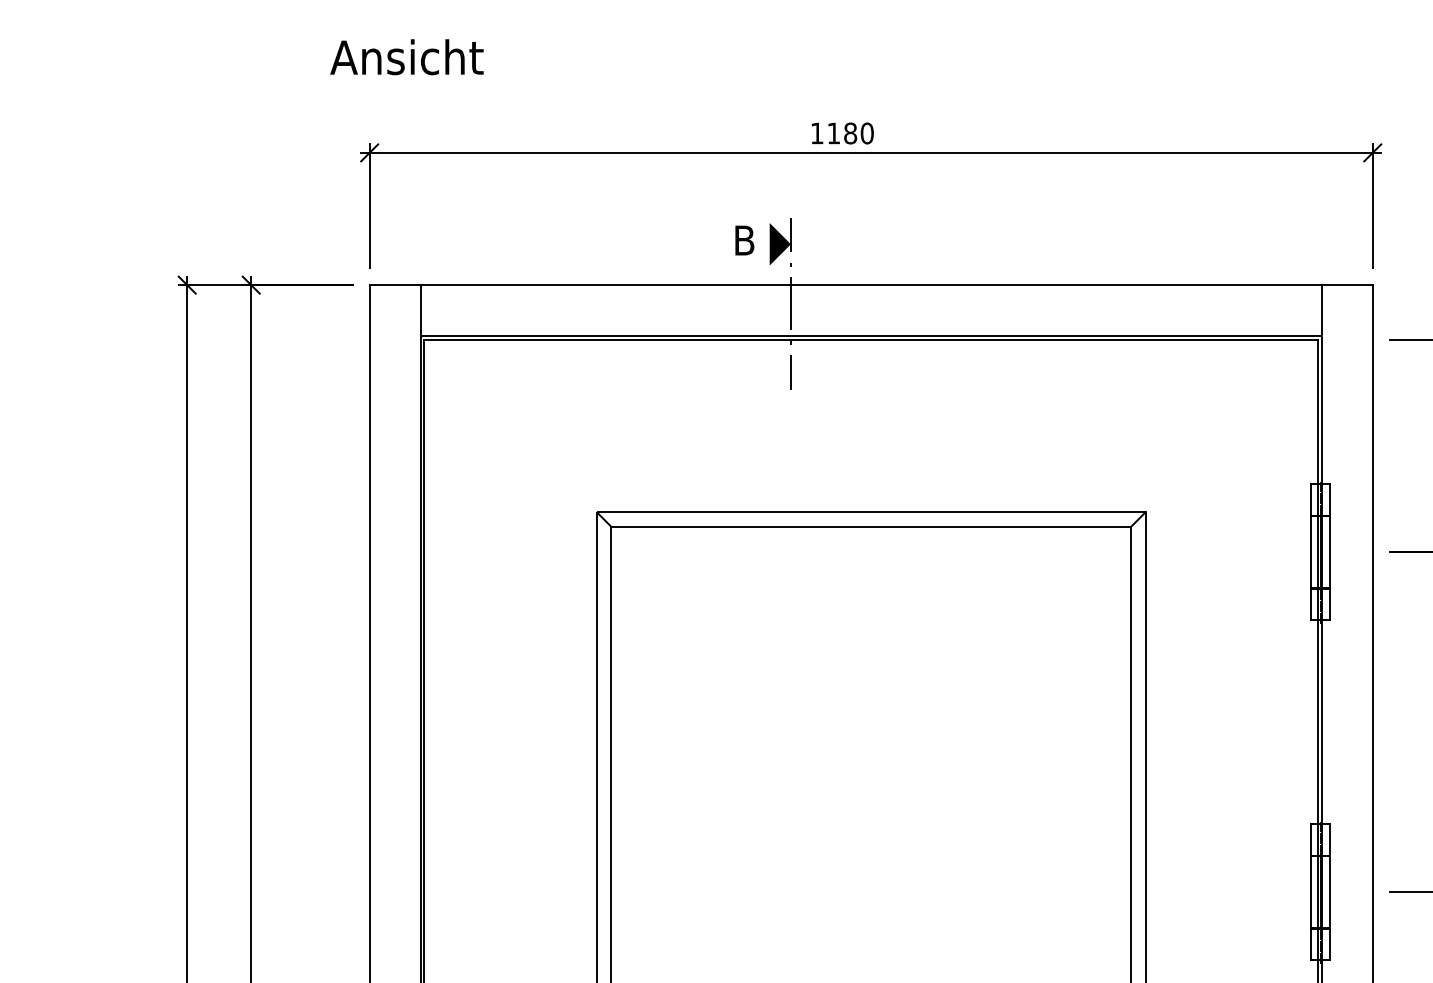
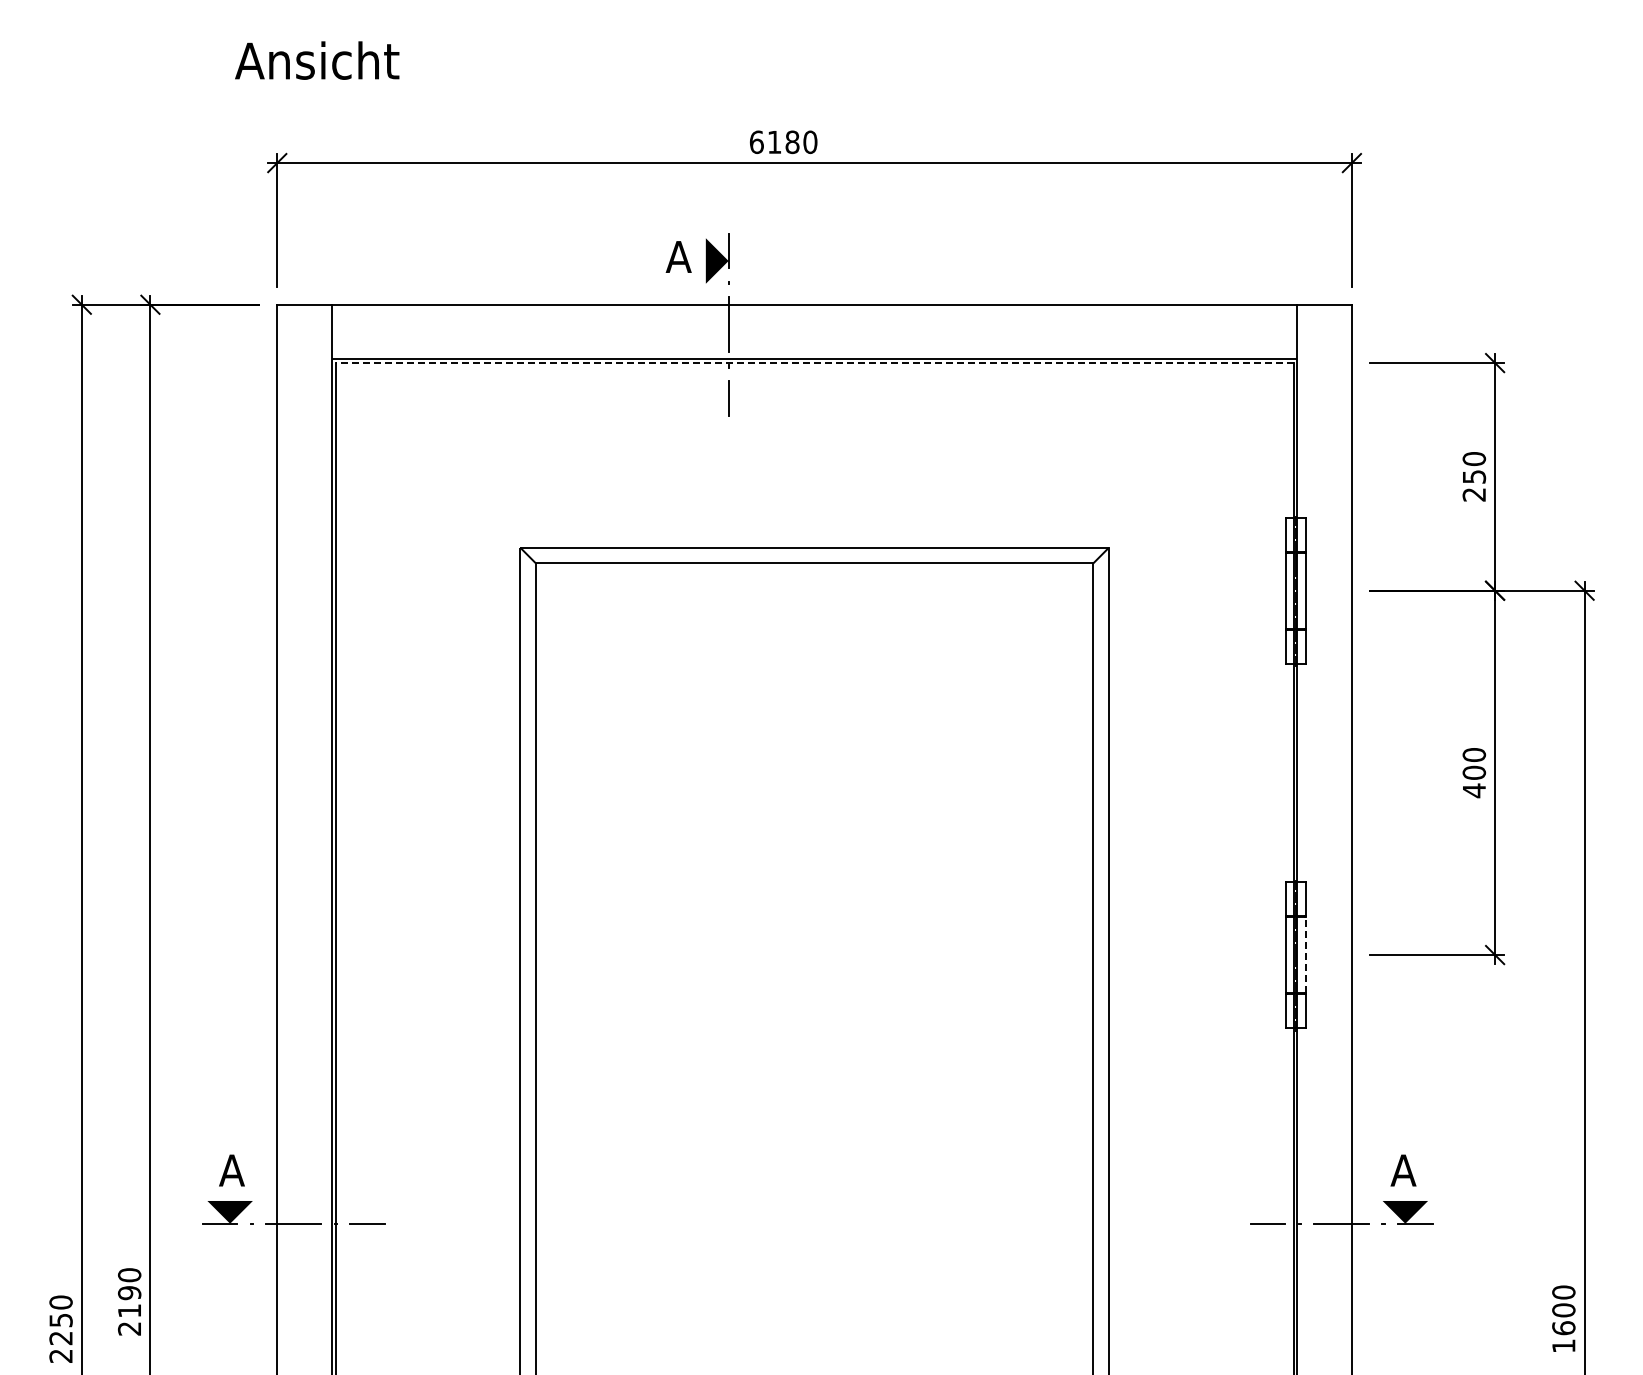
text: (816, 133) -> (756, 142), 1180 -> 6180
text: (744, 240) -> (678, 256), B -> A
line: (871, 339) -> (814, 363), solid -> dashed
line: (1329, 891) -> (1305, 954), solid -> dashed

